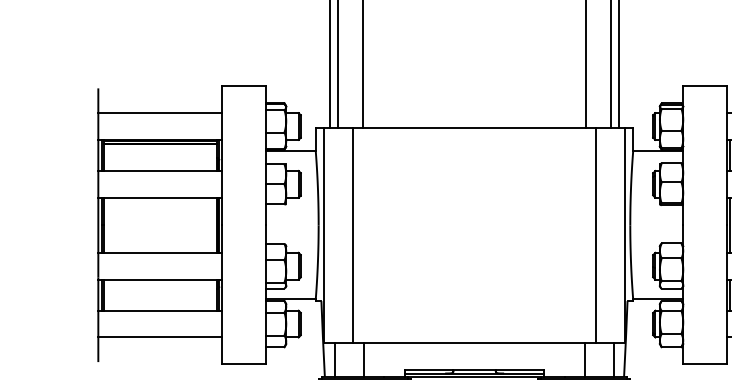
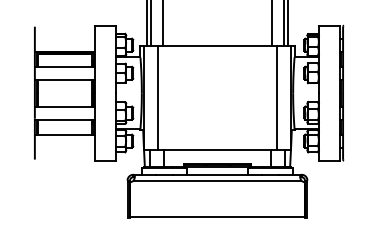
line: (159, 112) -> (64, 38), removed
line: (159, 337) -> (64, 147), removed

